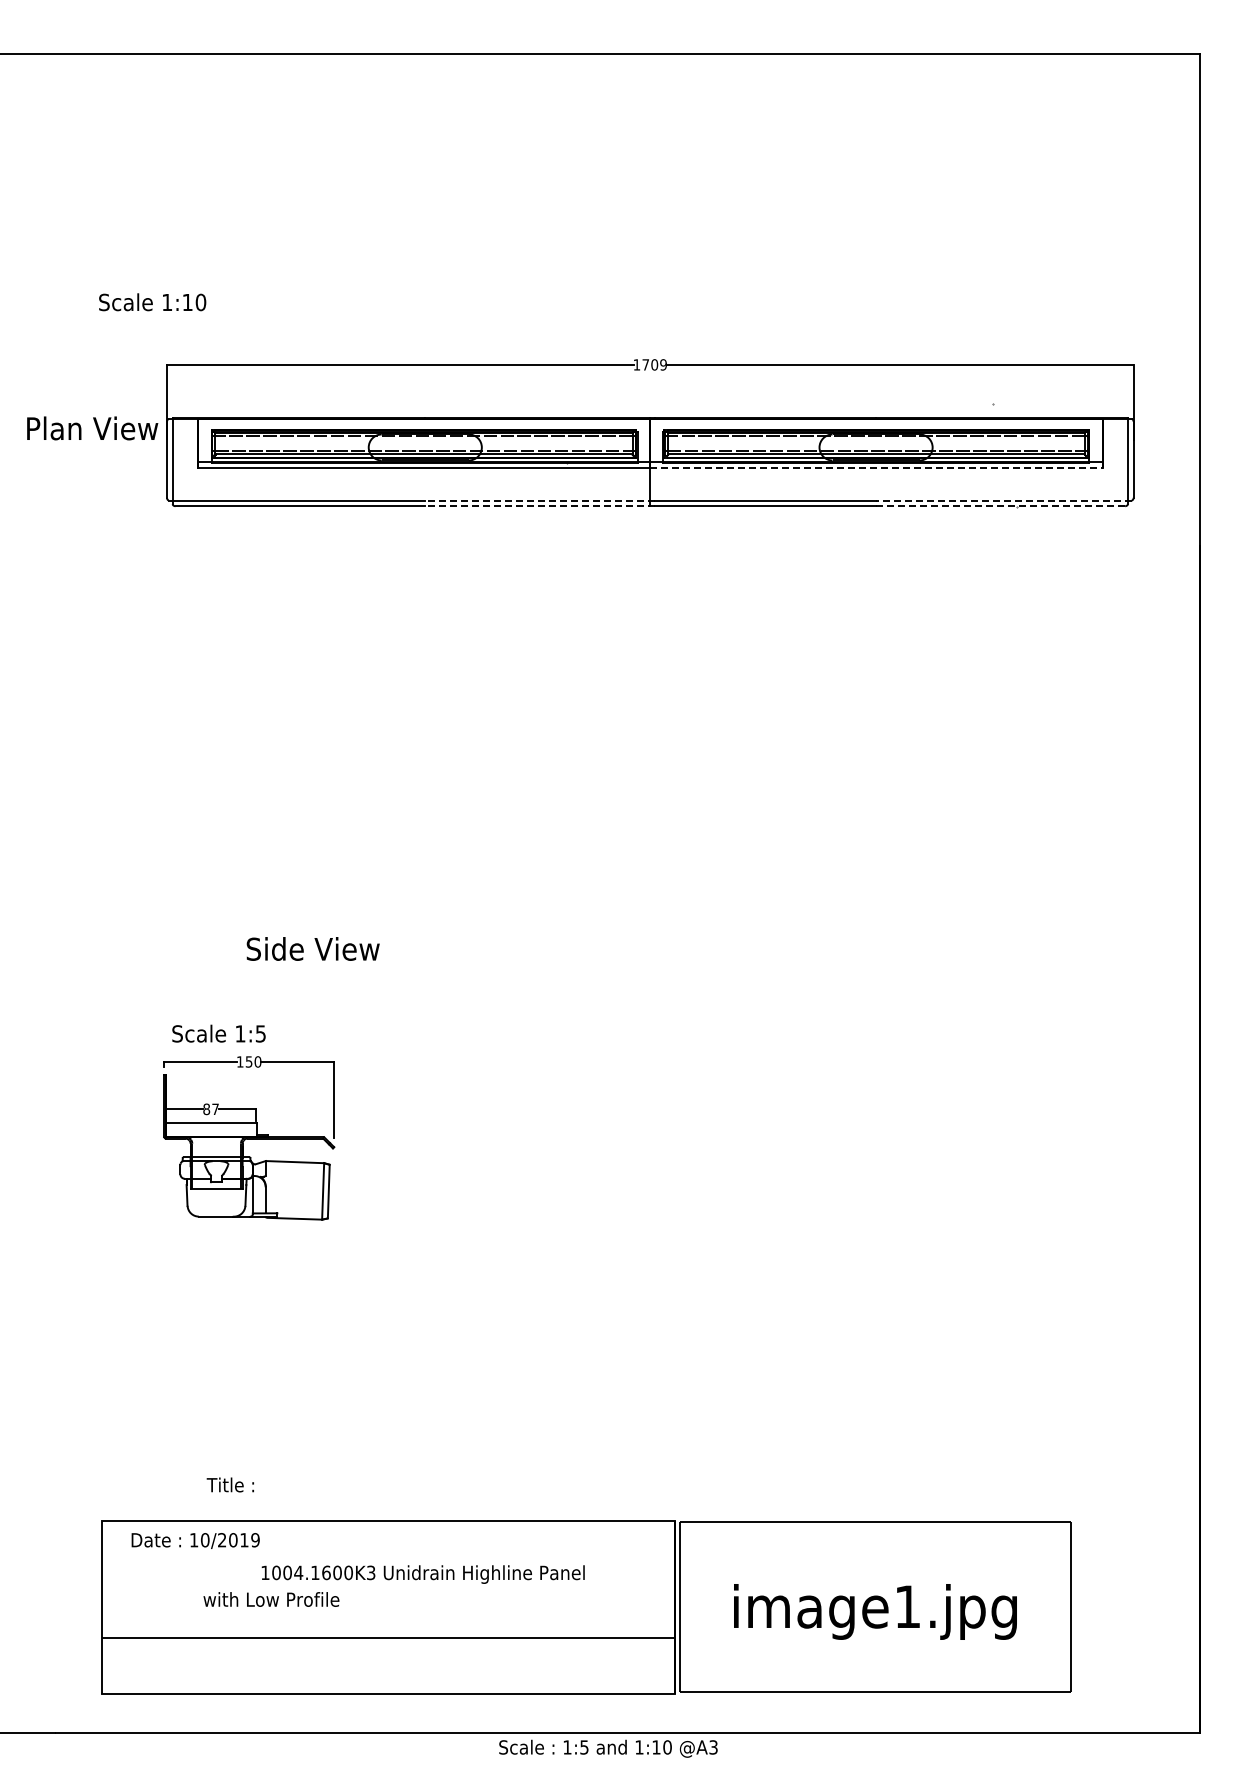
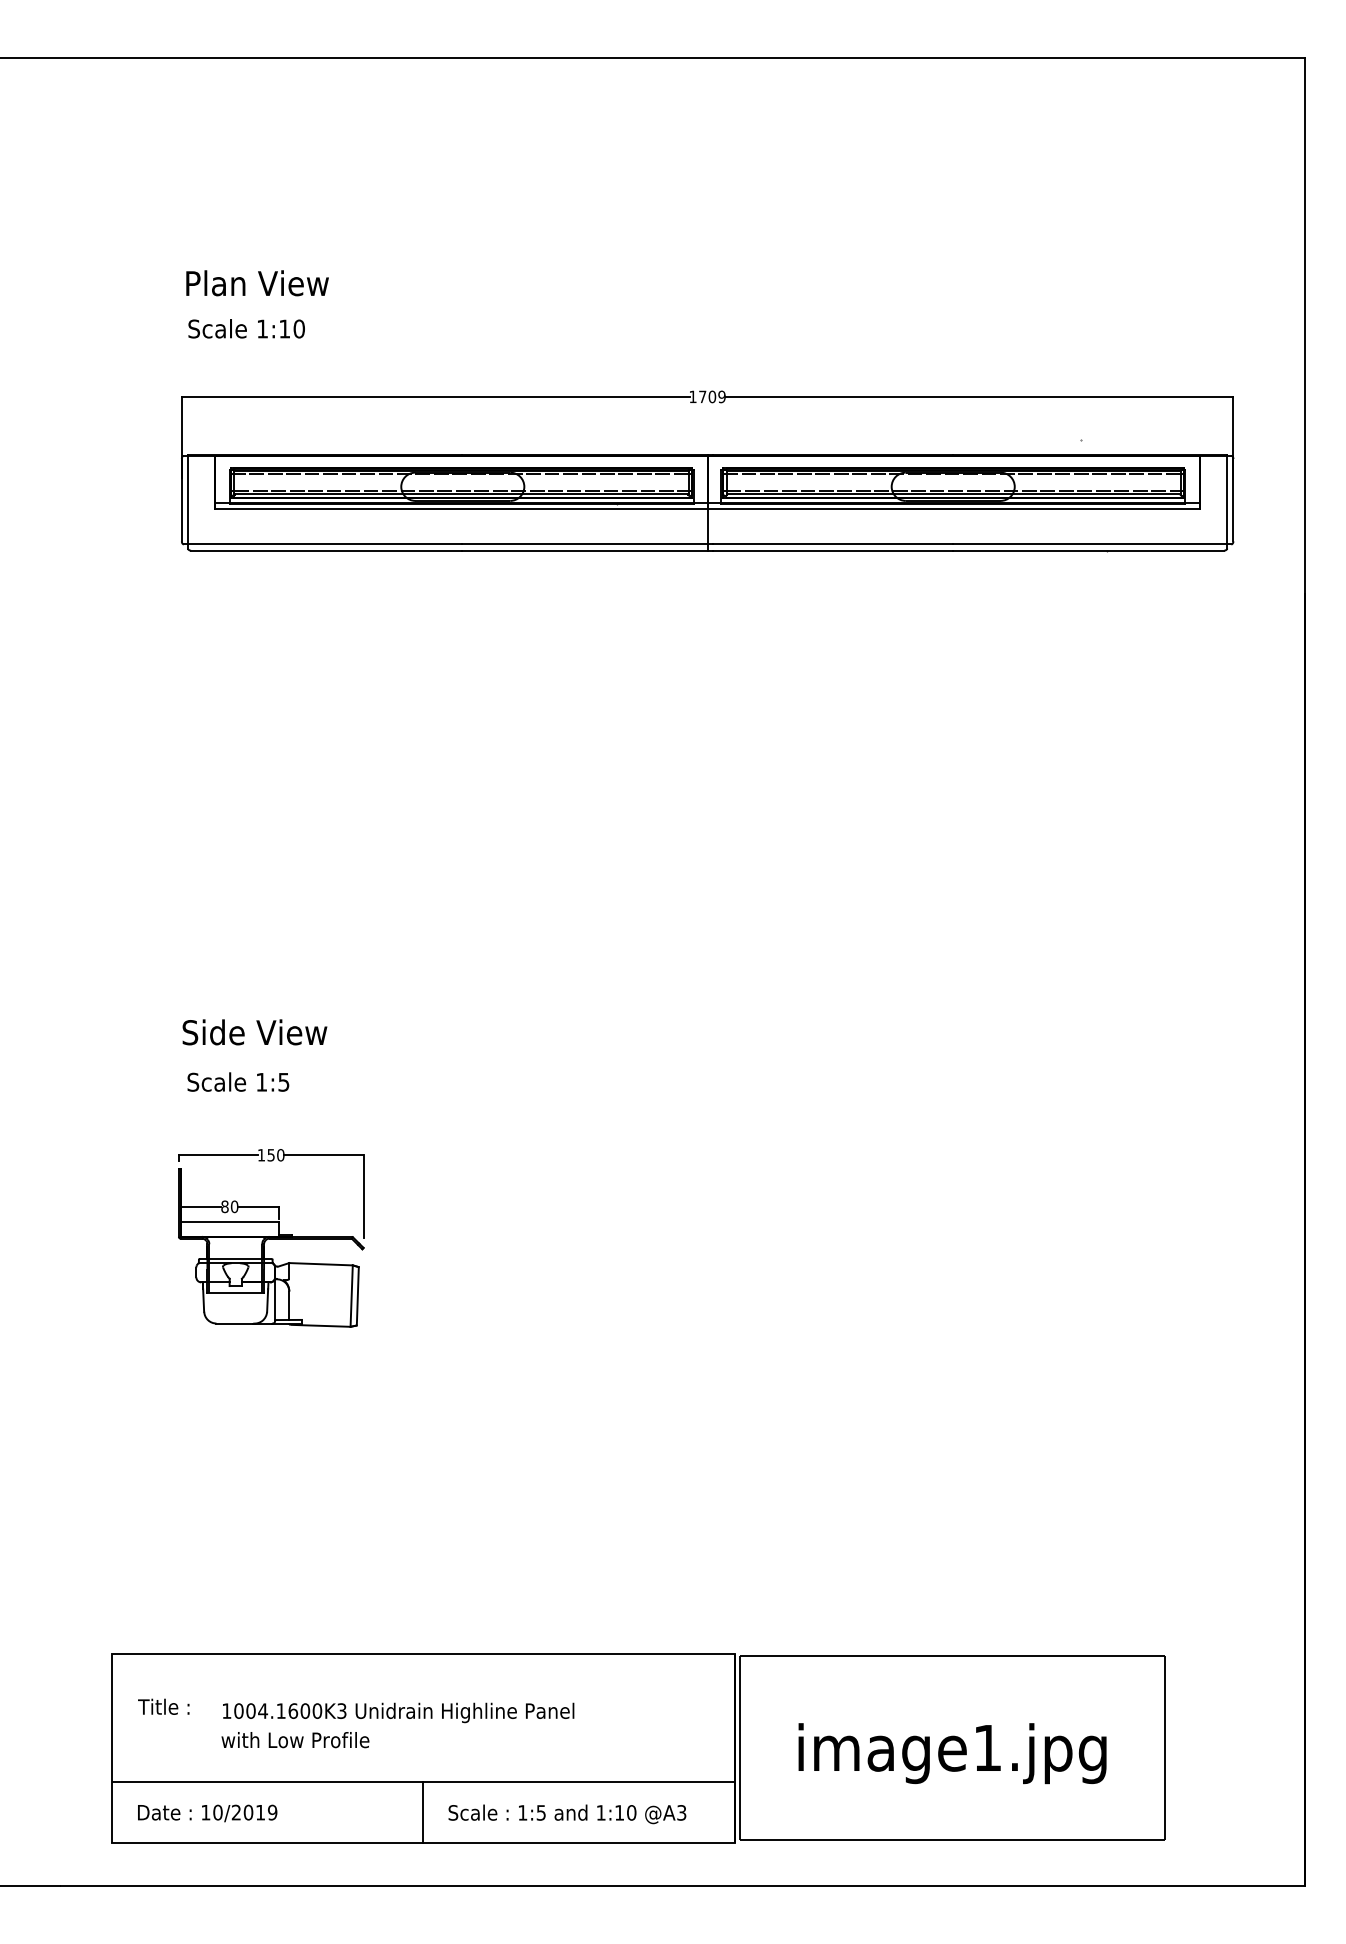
text: (152, 302) -> (246, 329), moved
text: (92, 428) -> (257, 283), moved
line: (877, 467) -> (954, 508), dashed -> solid
line: (539, 500) -> (587, 544), dashed -> solid
line: (1003, 500) -> (1091, 544), dashed -> solid
line: (539, 506) -> (587, 550), dashed -> solid
line: (1000, 506) -> (1088, 550), dashed -> solid
text: (312, 948) -> (254, 1031), moved
text: (218, 1033) -> (237, 1081), moved
text: (215, 1109) -> (234, 1206), 87 -> 80
text: (229, 1484) -> (162, 1706), moved
text: (195, 1540) -> (207, 1812), moved
text: (422, 1574) -> (397, 1712), moved
line: (388, 1665) -> (422, 1811), added
text: (608, 1748) -> (567, 1814), moved

